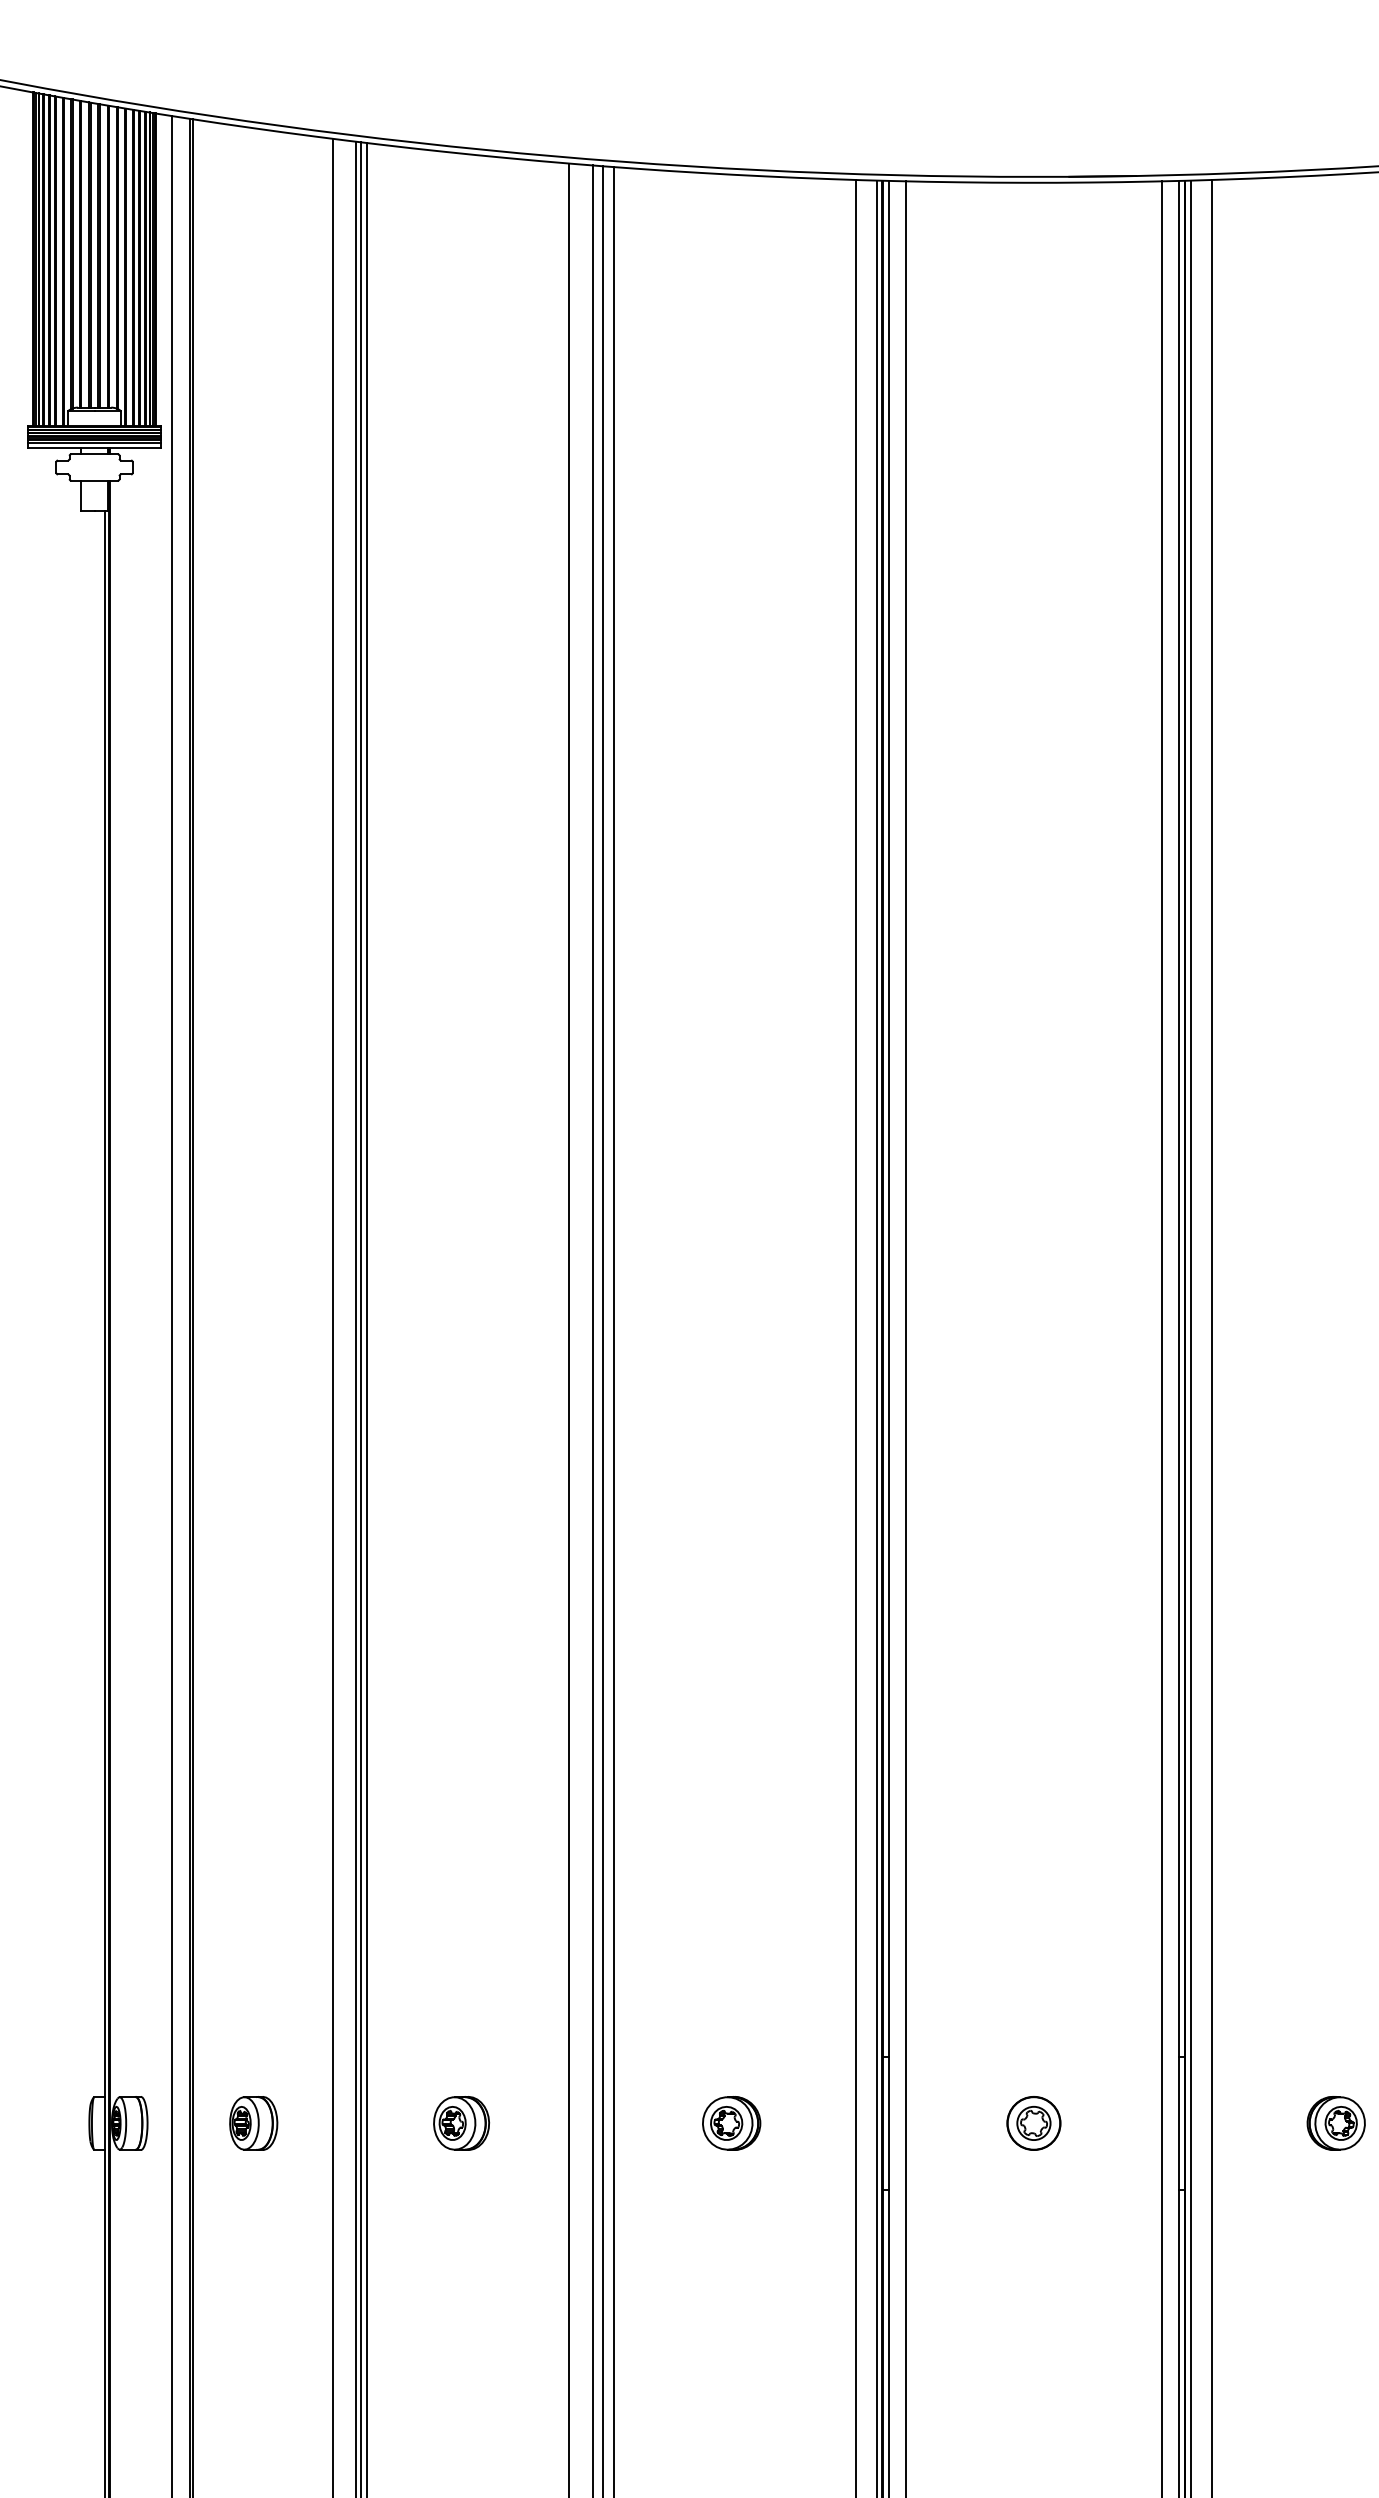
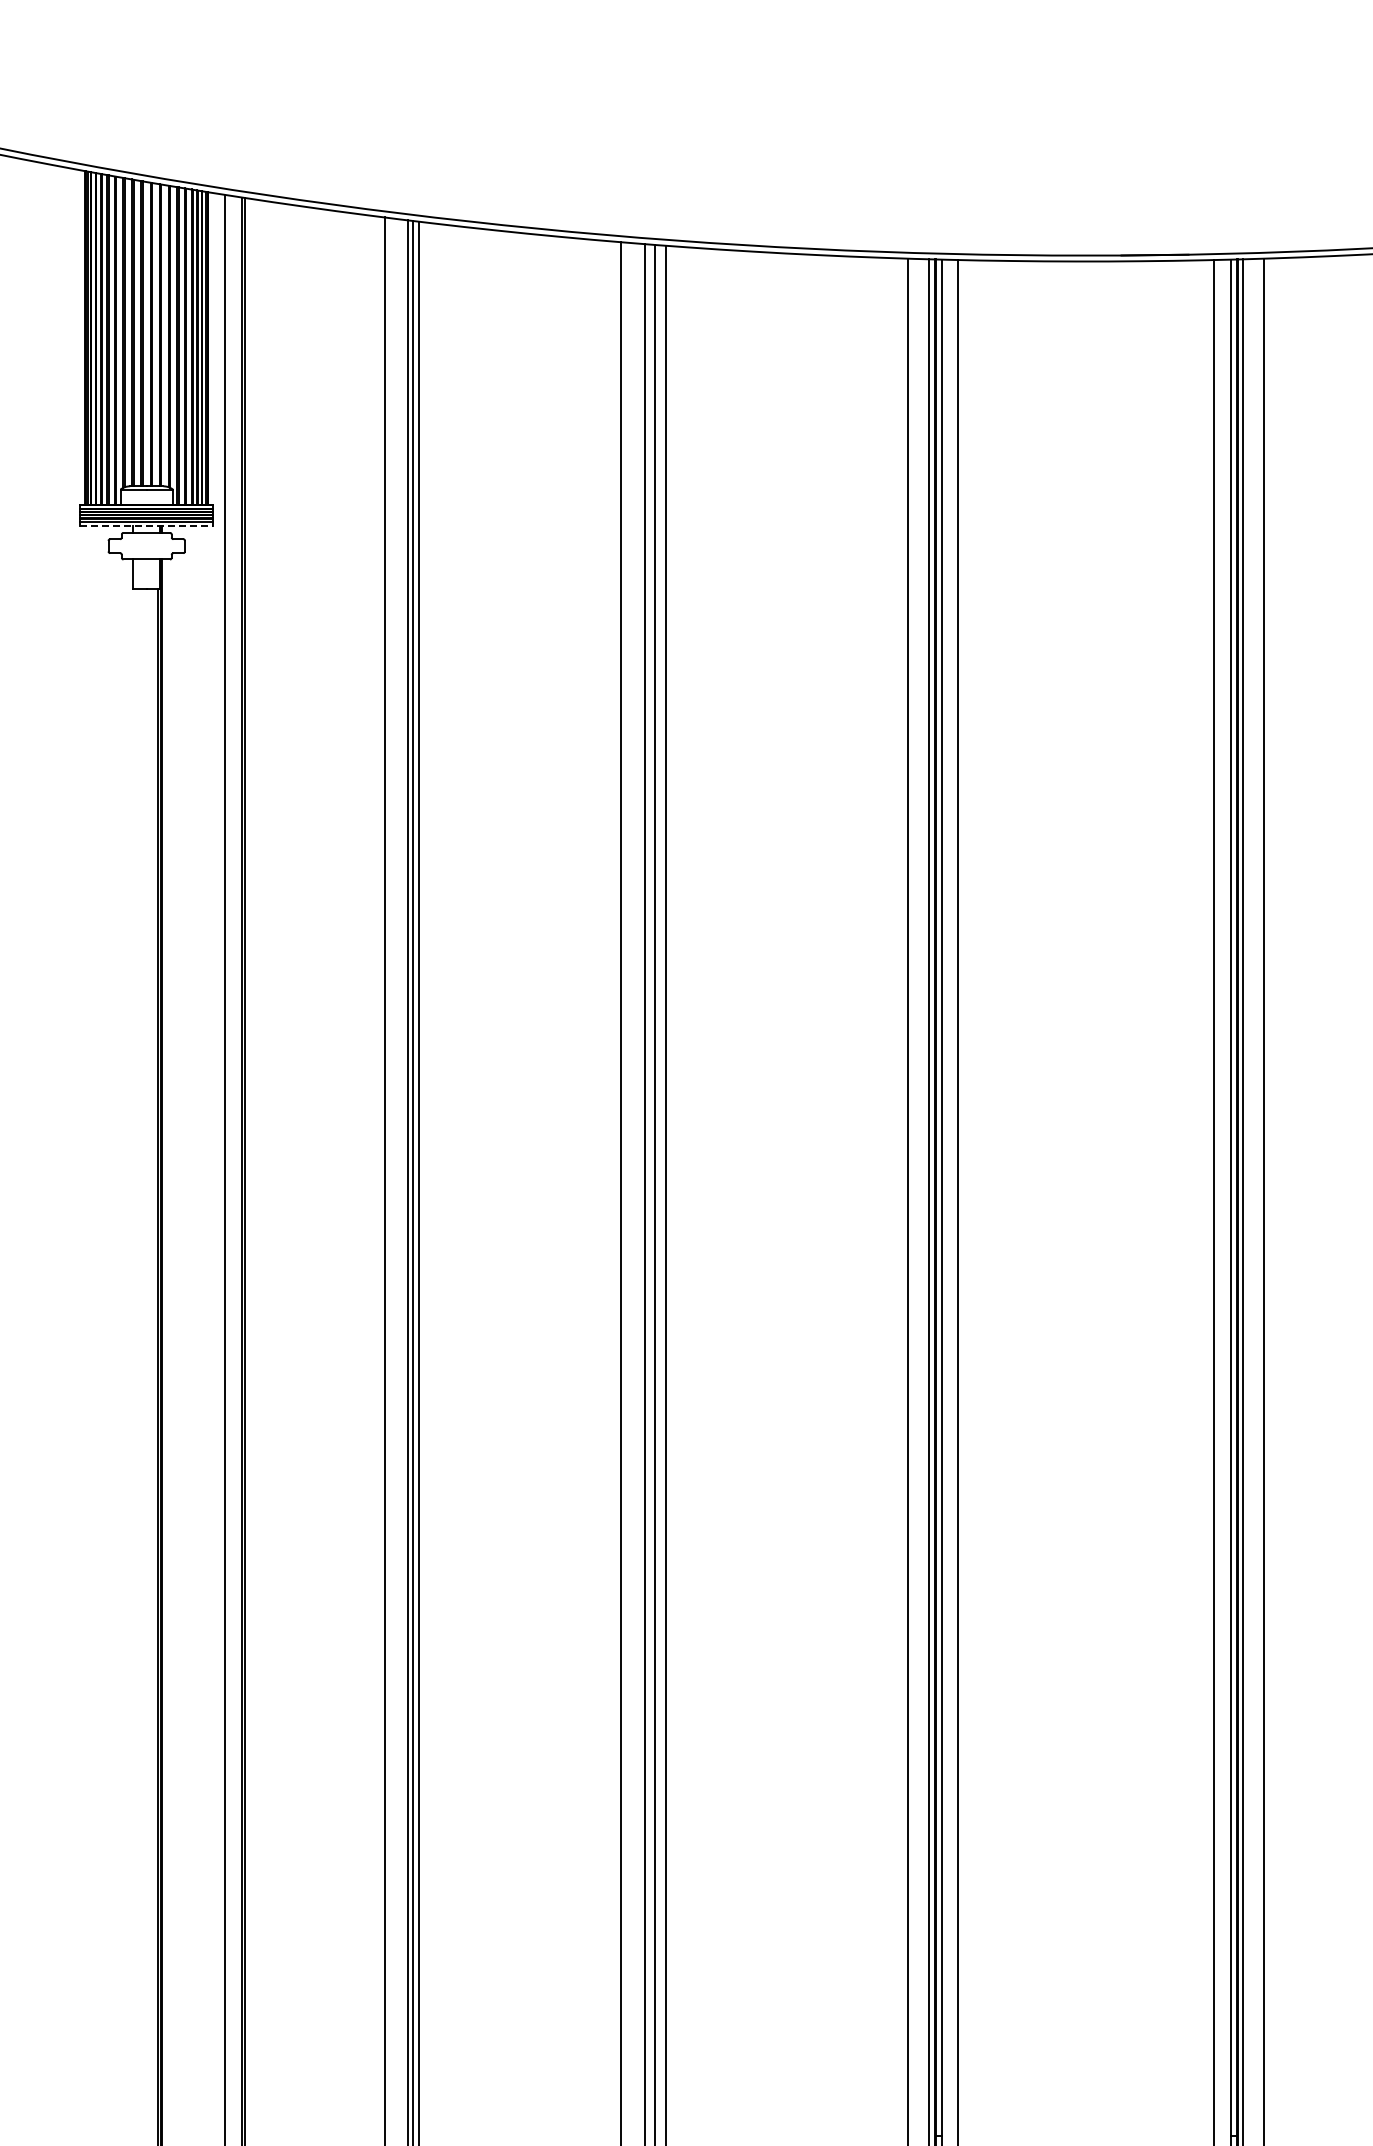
line: (94, 447) -> (146, 526), solid -> dashed

